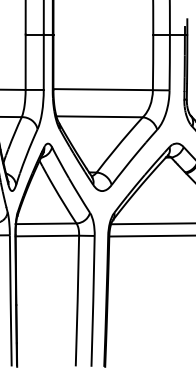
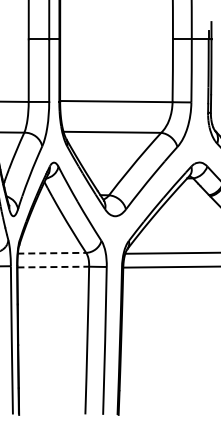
line: (46, 224) -> (52, 253), solid -> dashed
line: (47, 236) -> (53, 267), solid -> dashed

